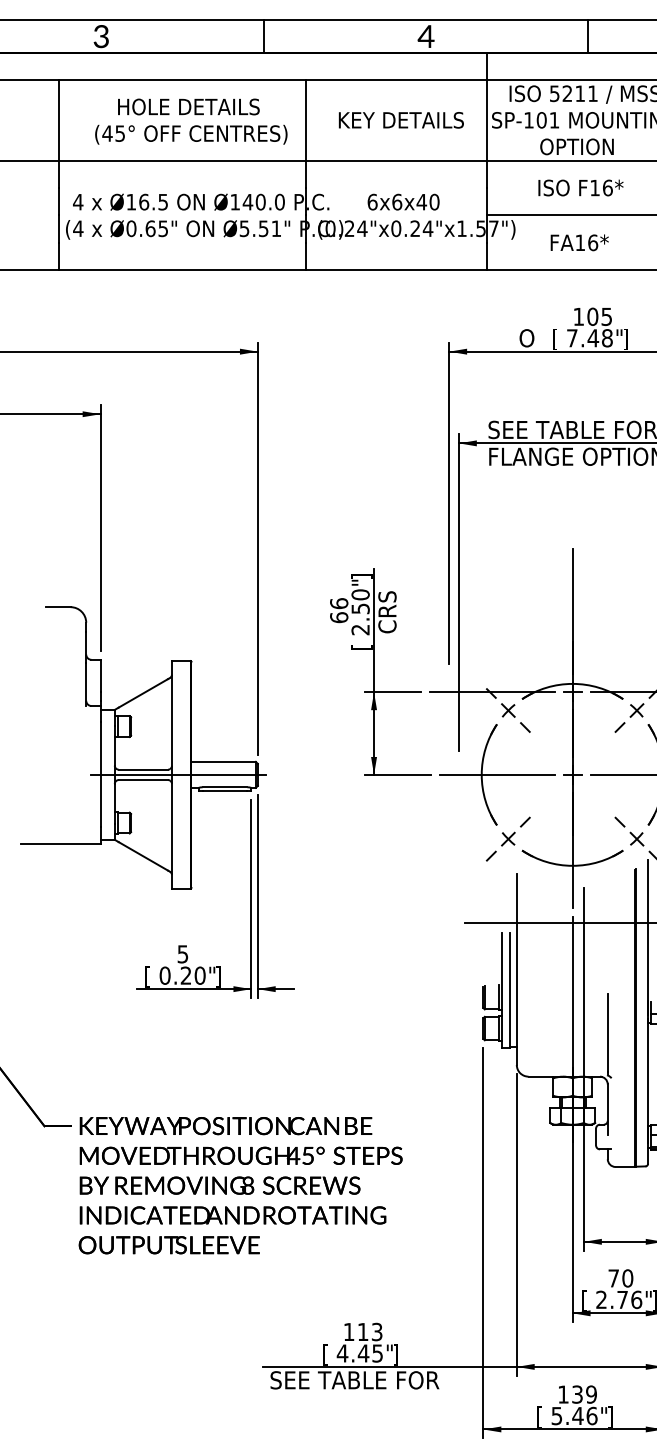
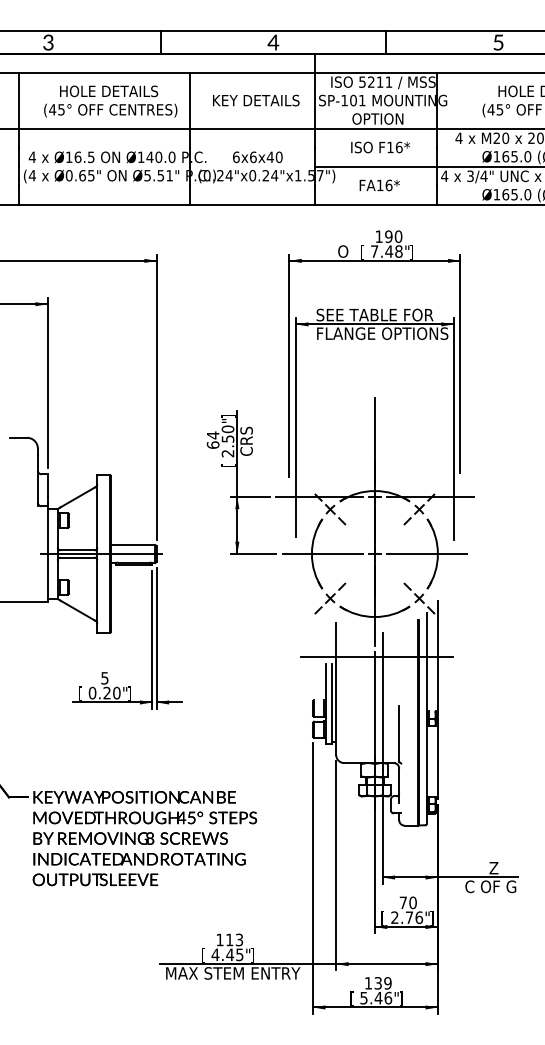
text: (599, 316) -> (393, 236), 105 -> 190
text: (338, 603) -> (212, 435), 66 -> 64
text: (367, 1380) -> (232, 973), SEE TABLE FOR -> MAX STEM ENTRY

